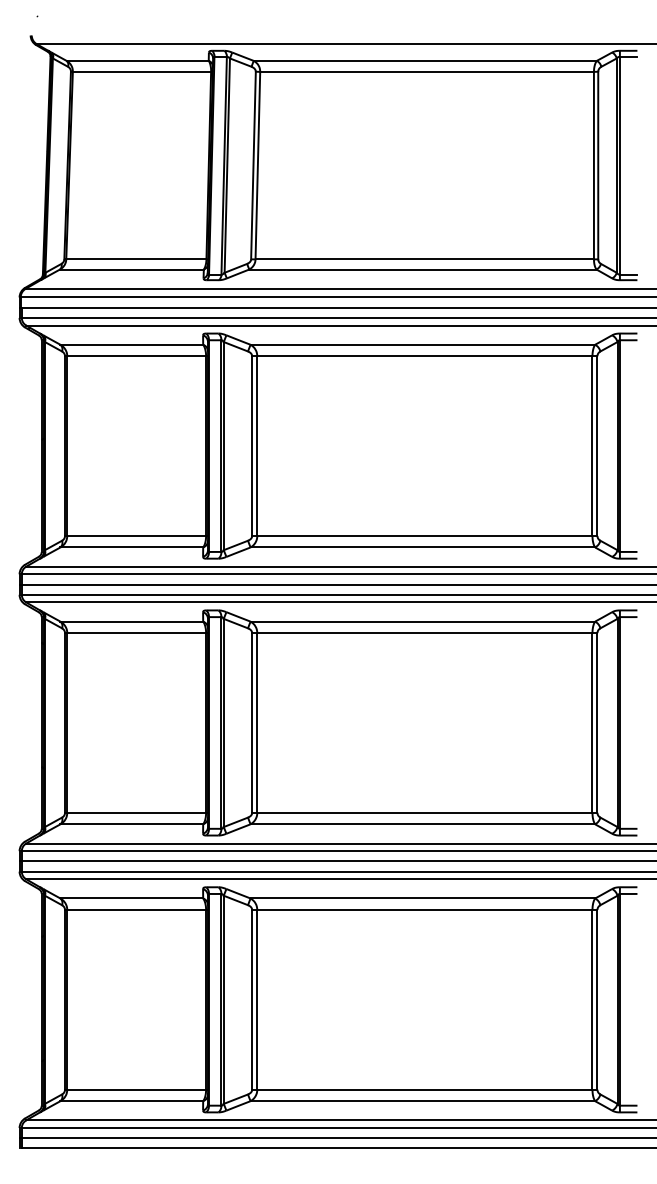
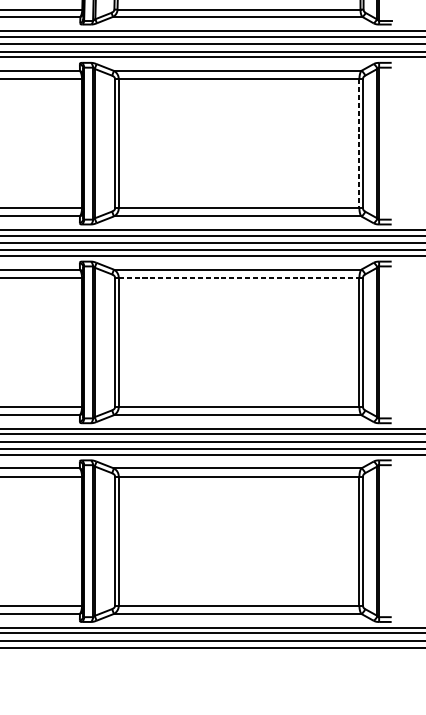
line: (592, 446) -> (359, 143), solid -> dashed
line: (424, 633) -> (238, 278), solid -> dashed

